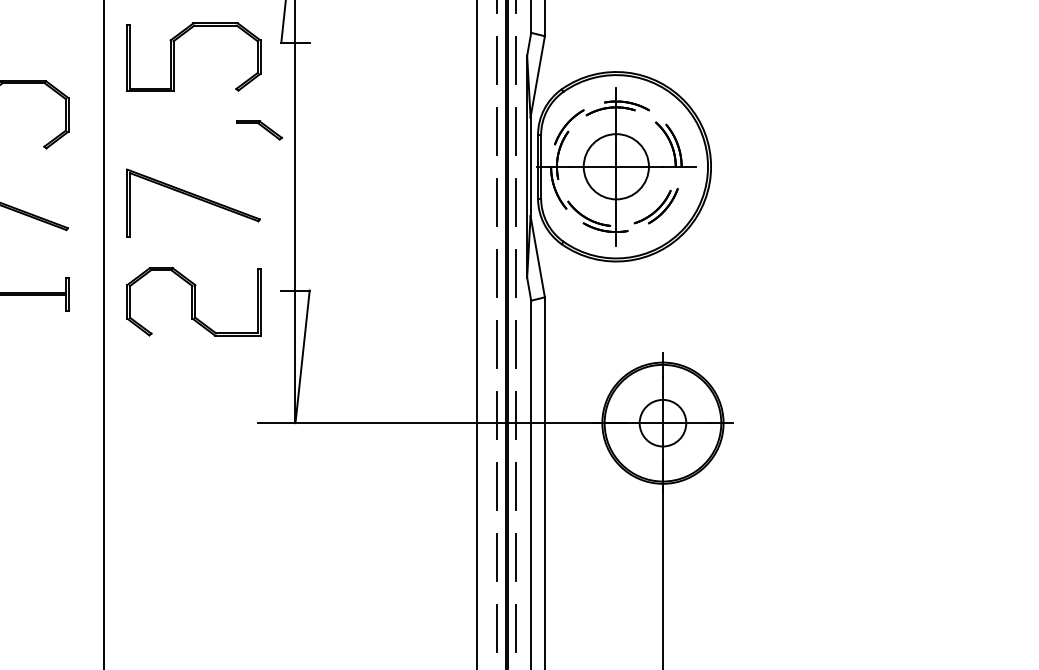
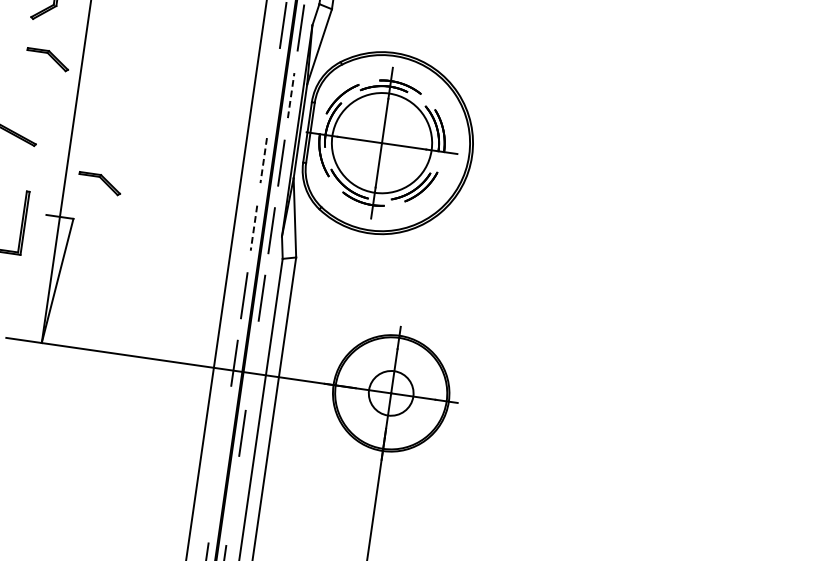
line: (497, 130) -> (273, 92), removed
line: (515, 131) -> (290, 95), solid -> dashed
circle: (615, 166) -> (381, 142), size x1.6
line: (497, 202) -> (264, 160), solid -> dashed
part: (331, 250) -> (99, 183), added
line: (497, 273) -> (254, 228), solid -> dashed
line: (515, 415) -> (252, 365), removed
line: (497, 486) -> (225, 430), removed
line: (497, 557) -> (215, 498), removed
line: (515, 557) -> (232, 500), removed

